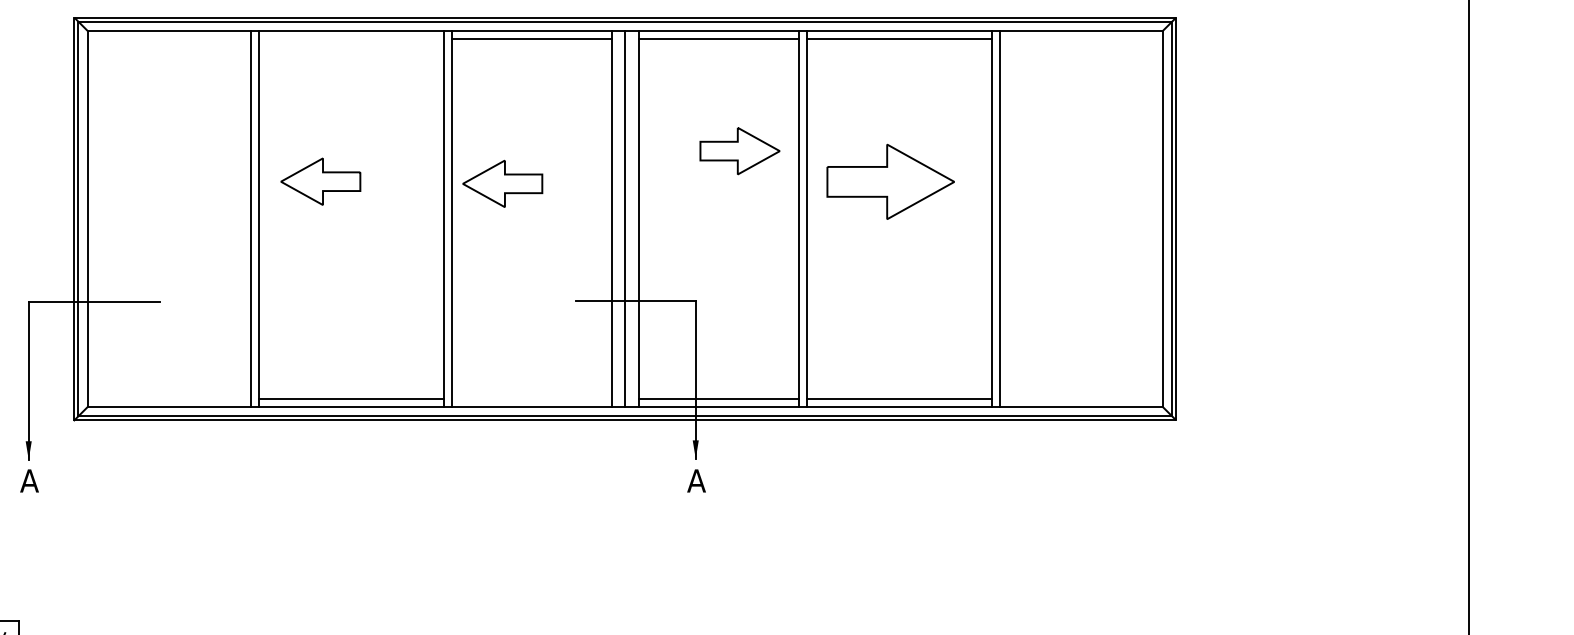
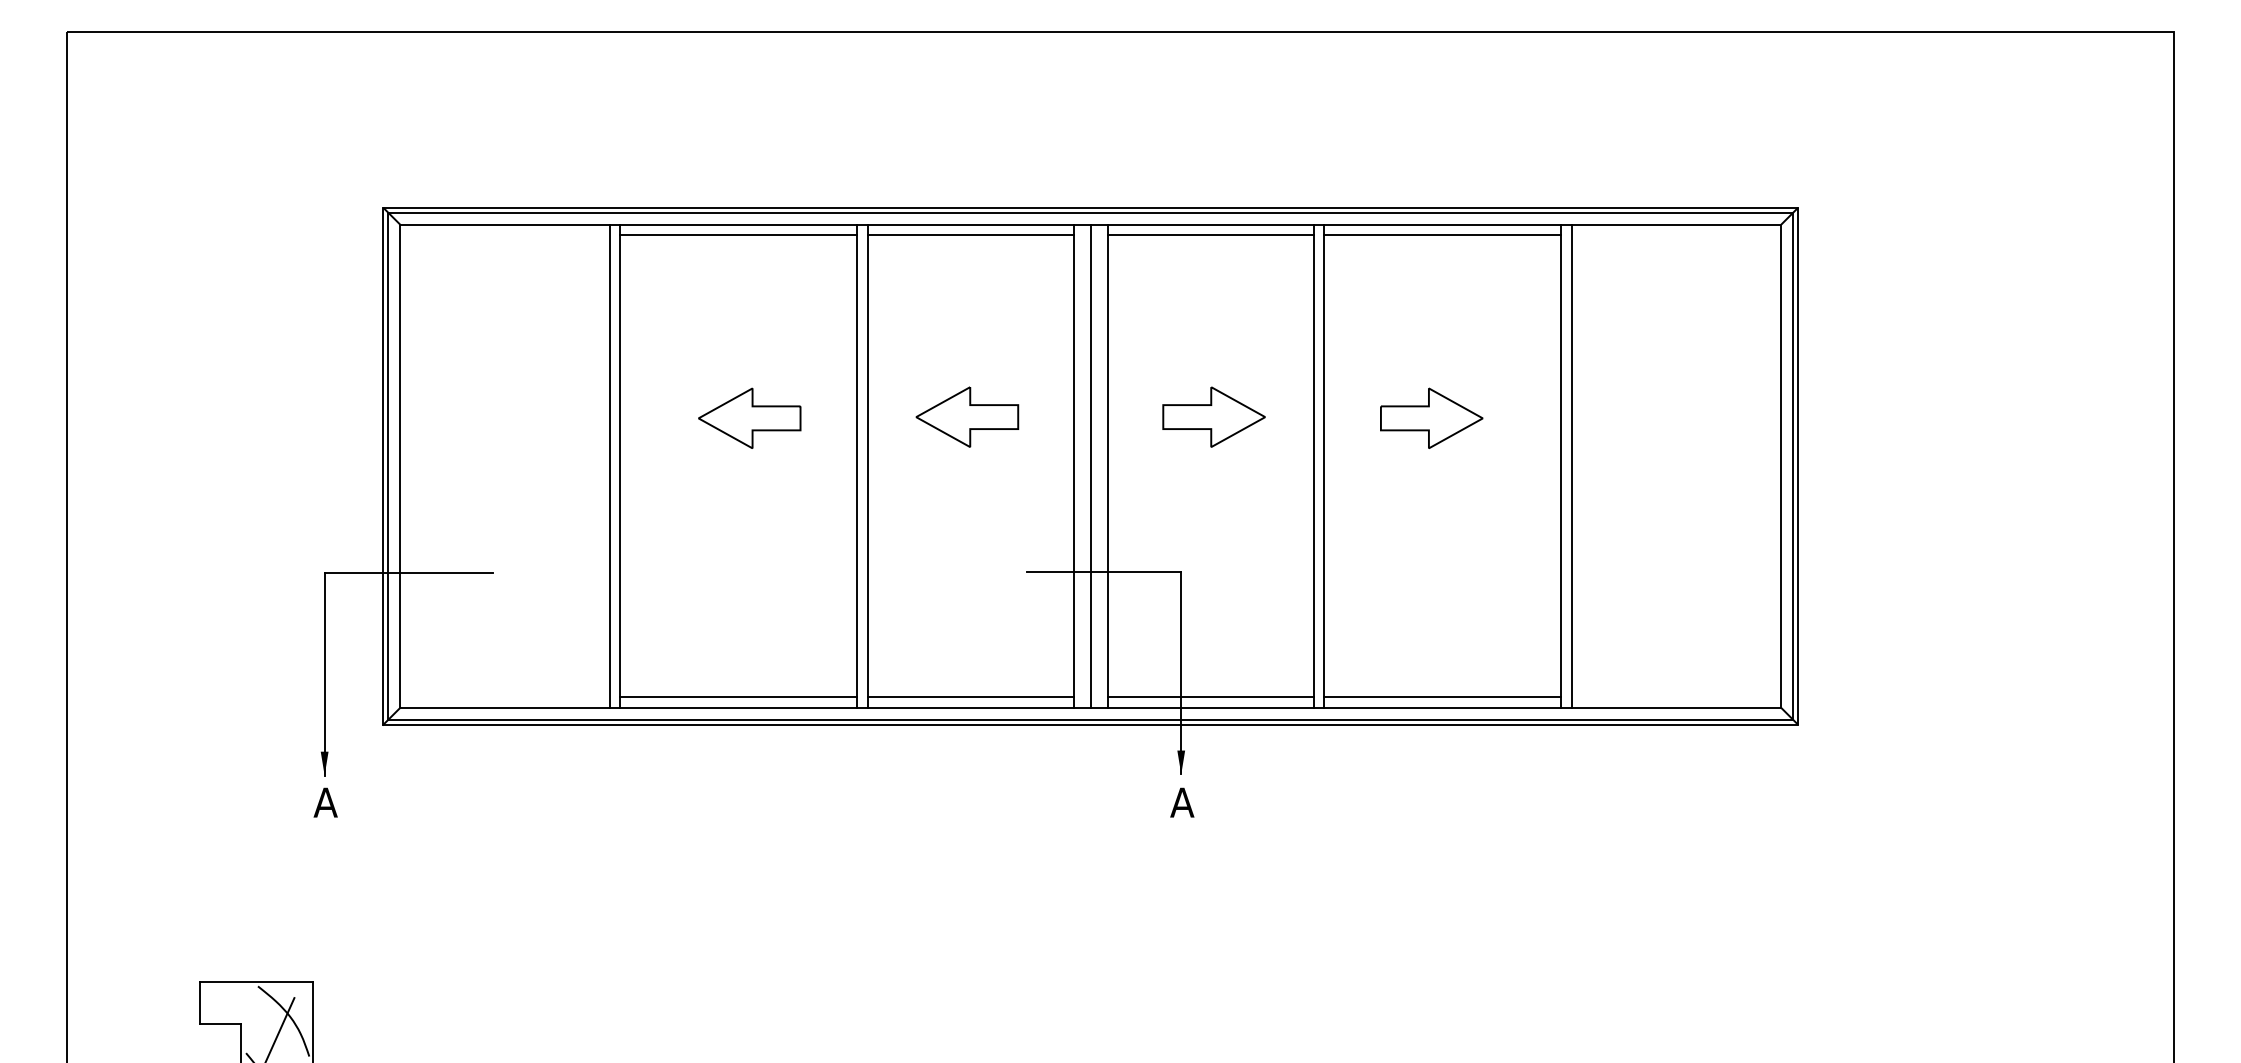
line: (350, 39) -> (738, 235), added
part: (739, 150) -> (1213, 416), moved
part: (320, 181) -> (749, 417), moved
part: (890, 181) -> (1431, 417), size x0.62
part: (502, 183) -> (967, 416), moved
line: (531, 399) -> (970, 697), added

